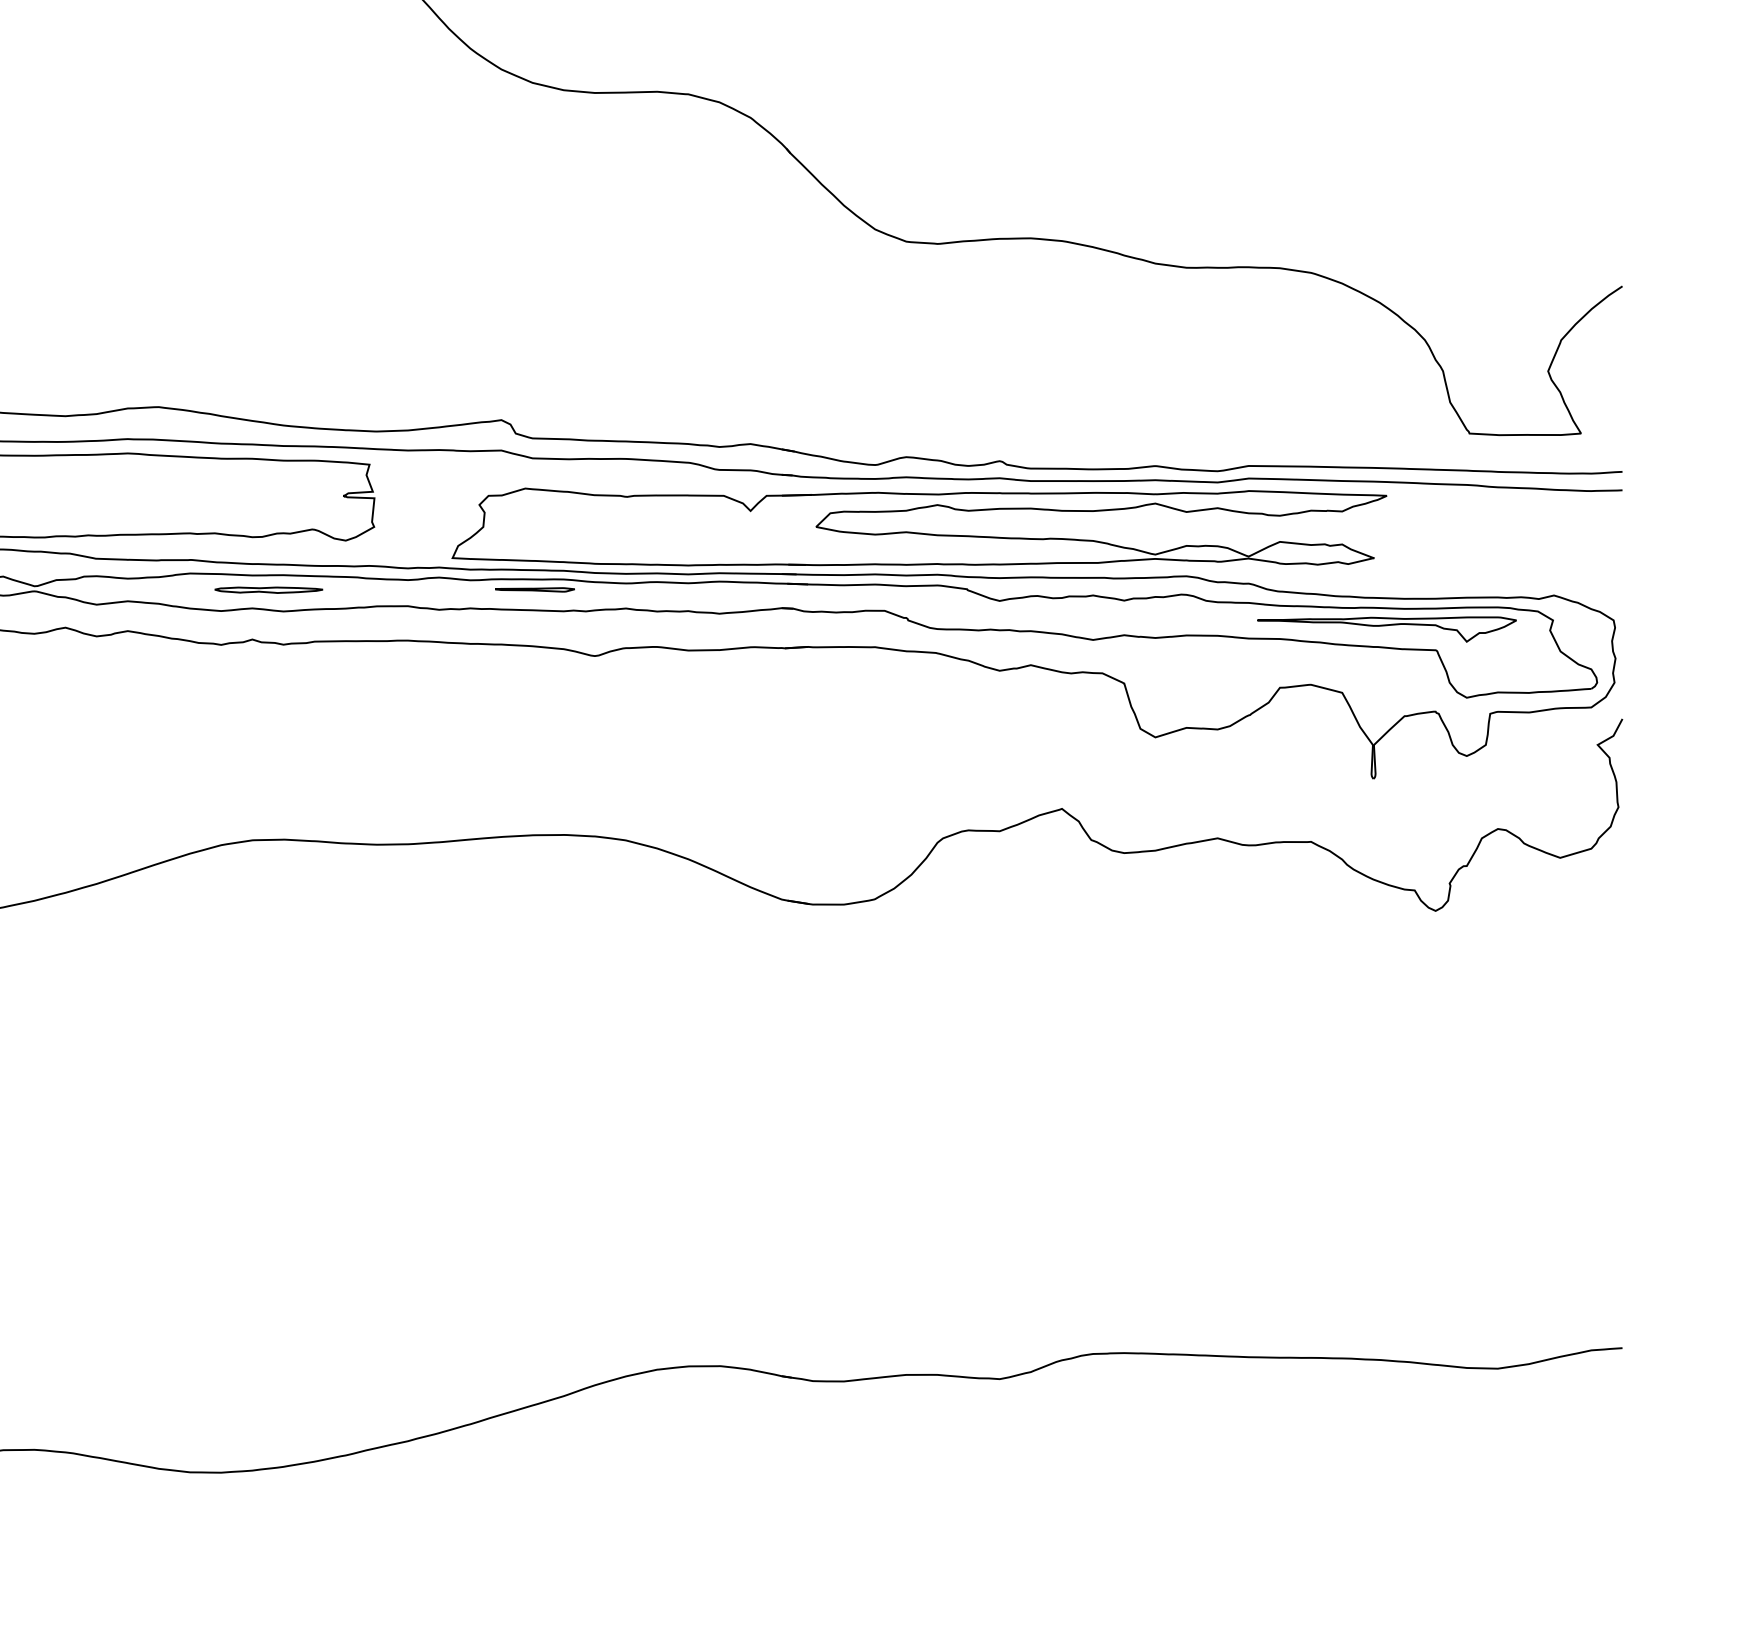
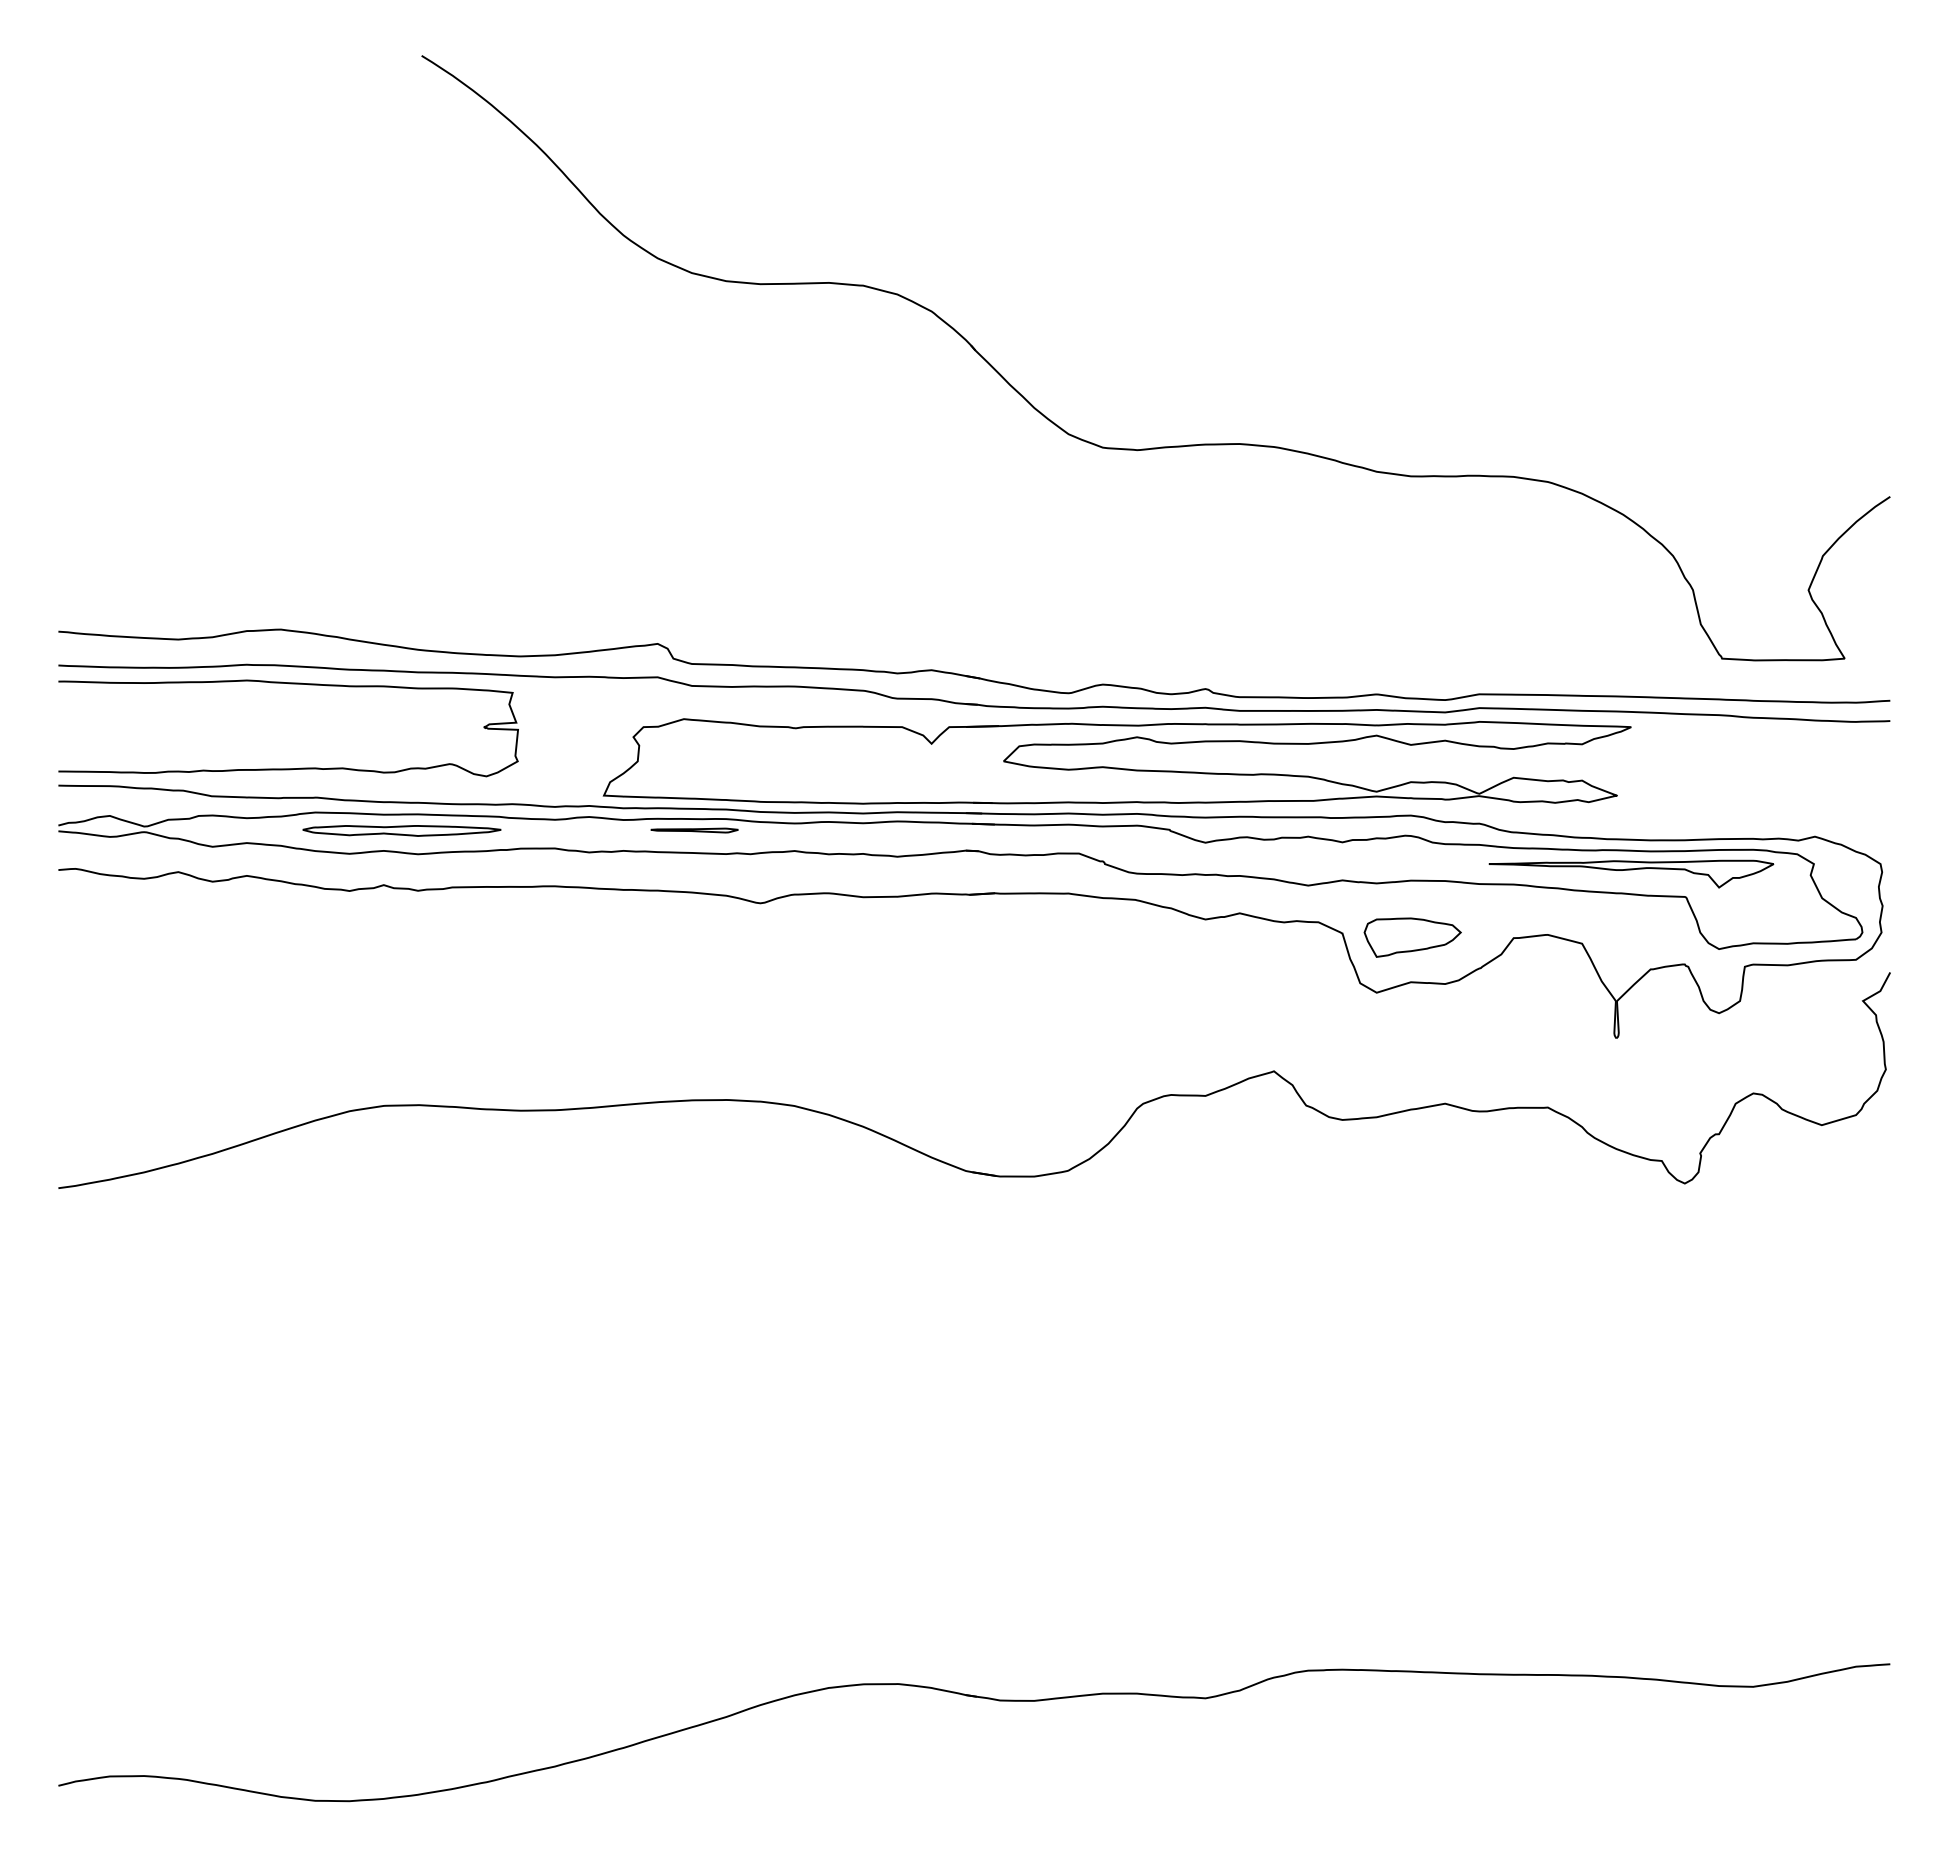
part: (268, 589) -> (401, 830), size x1.67
part: (1187, 687) -> (1412, 937), added

